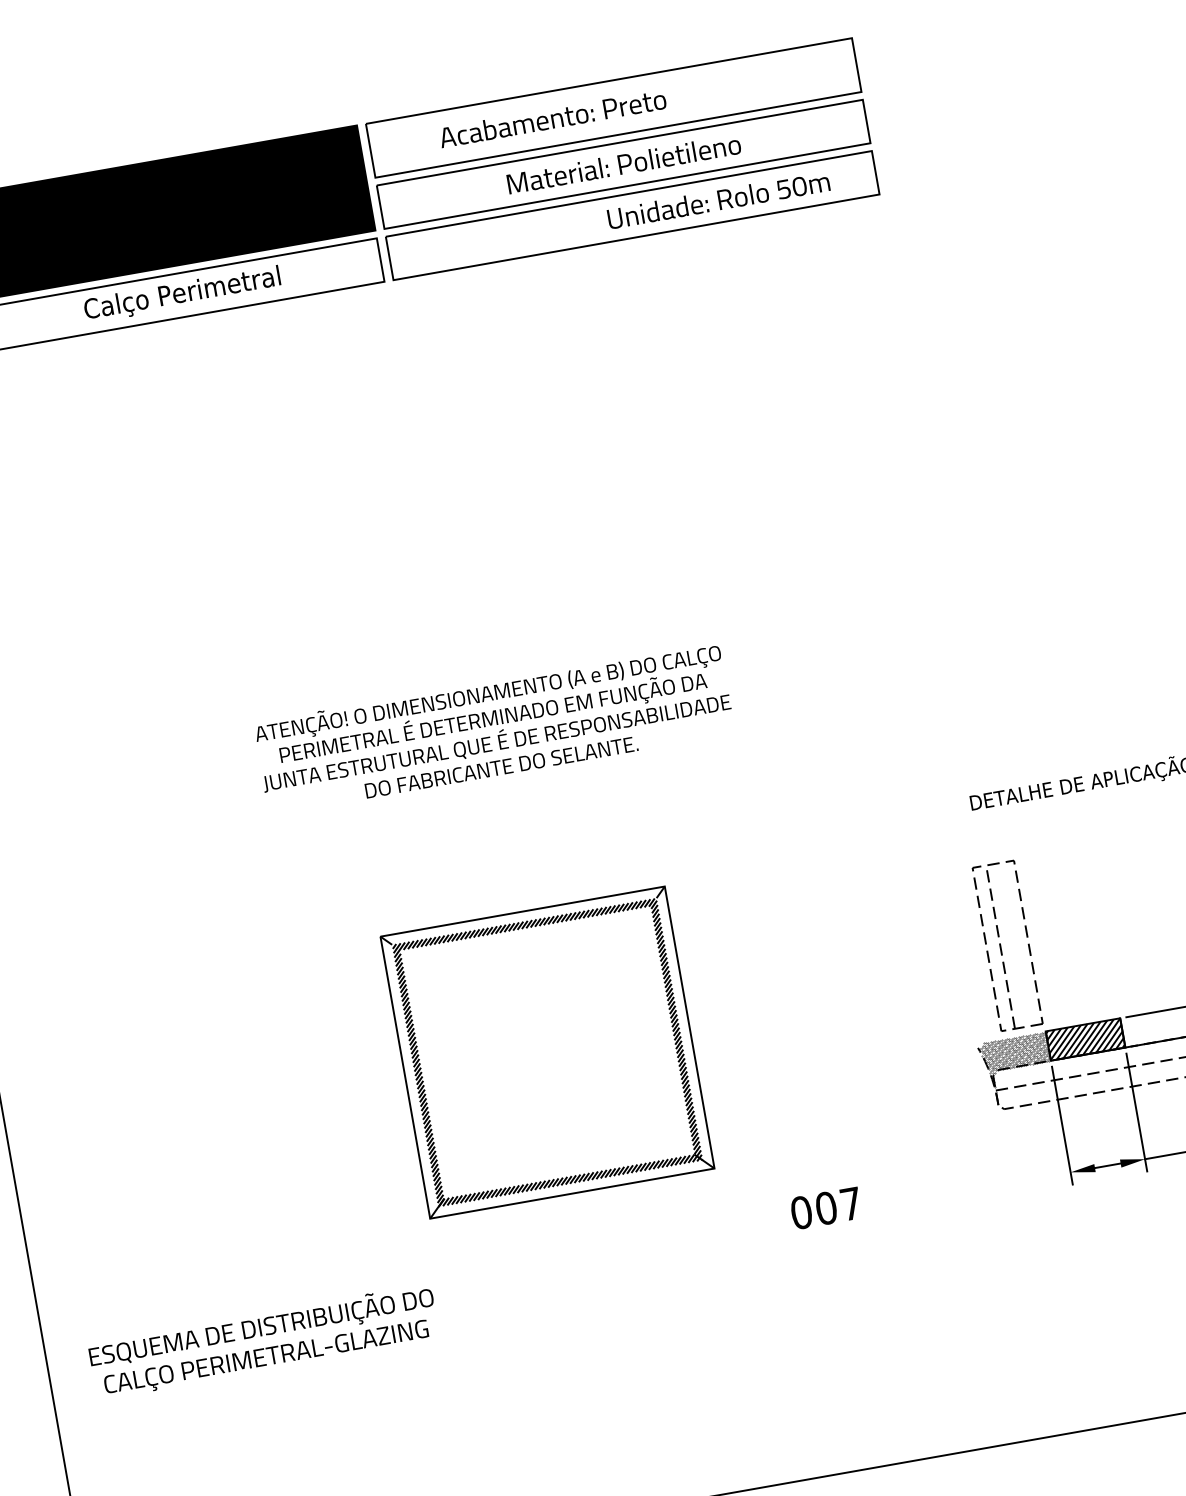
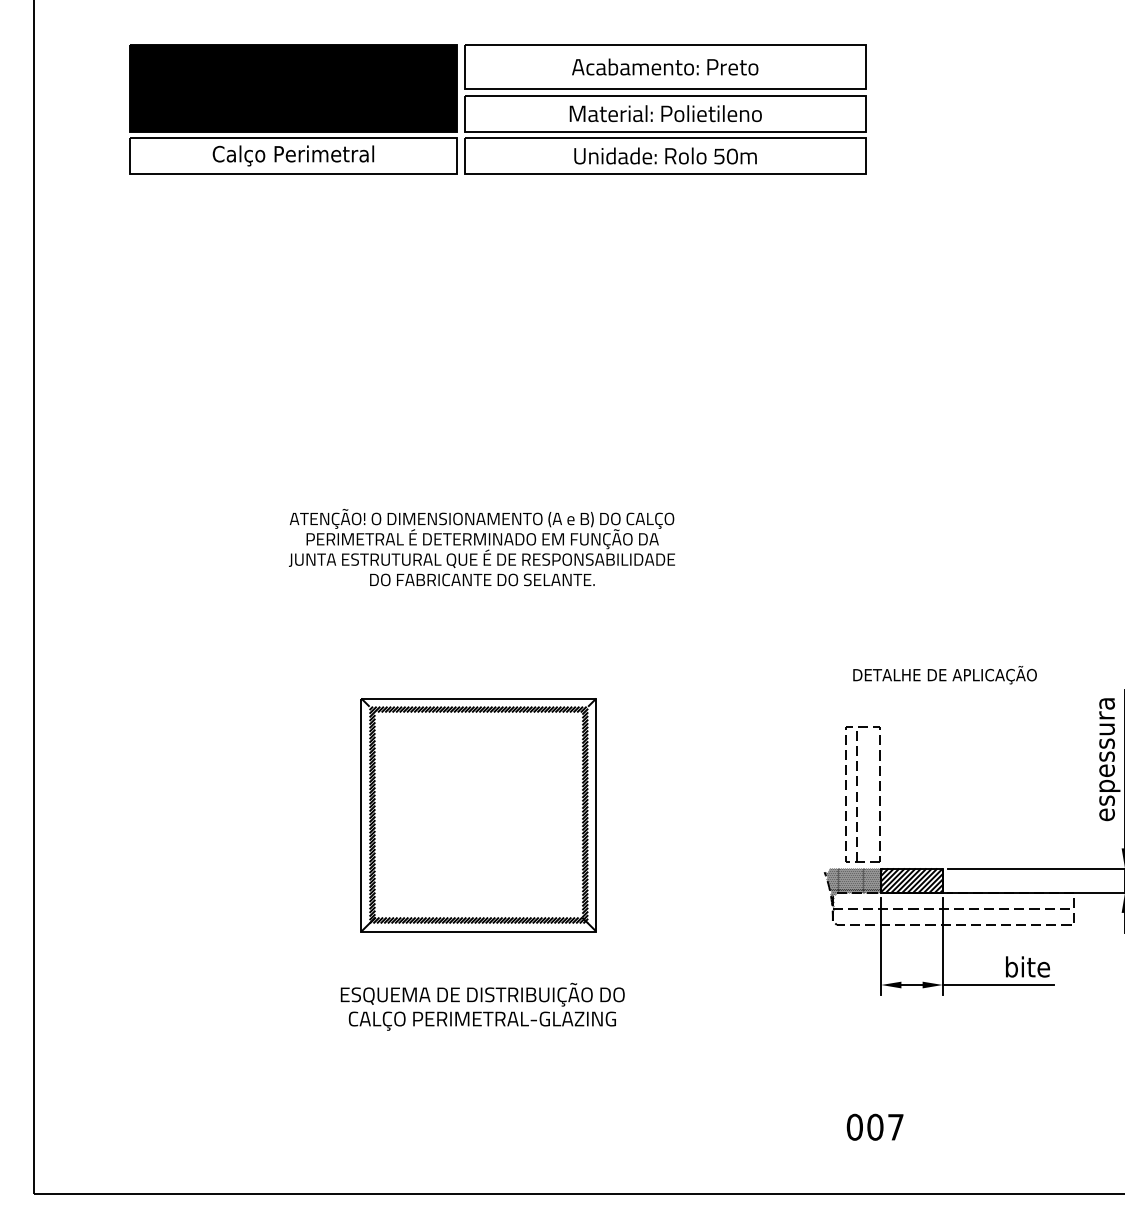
text: (553, 117) -> (665, 66), moved
text: (718, 199) -> (665, 155), moved
text: (825, 1207) -> (874, 1126), moved
text: (263, 1341) -> (482, 1006), moved

